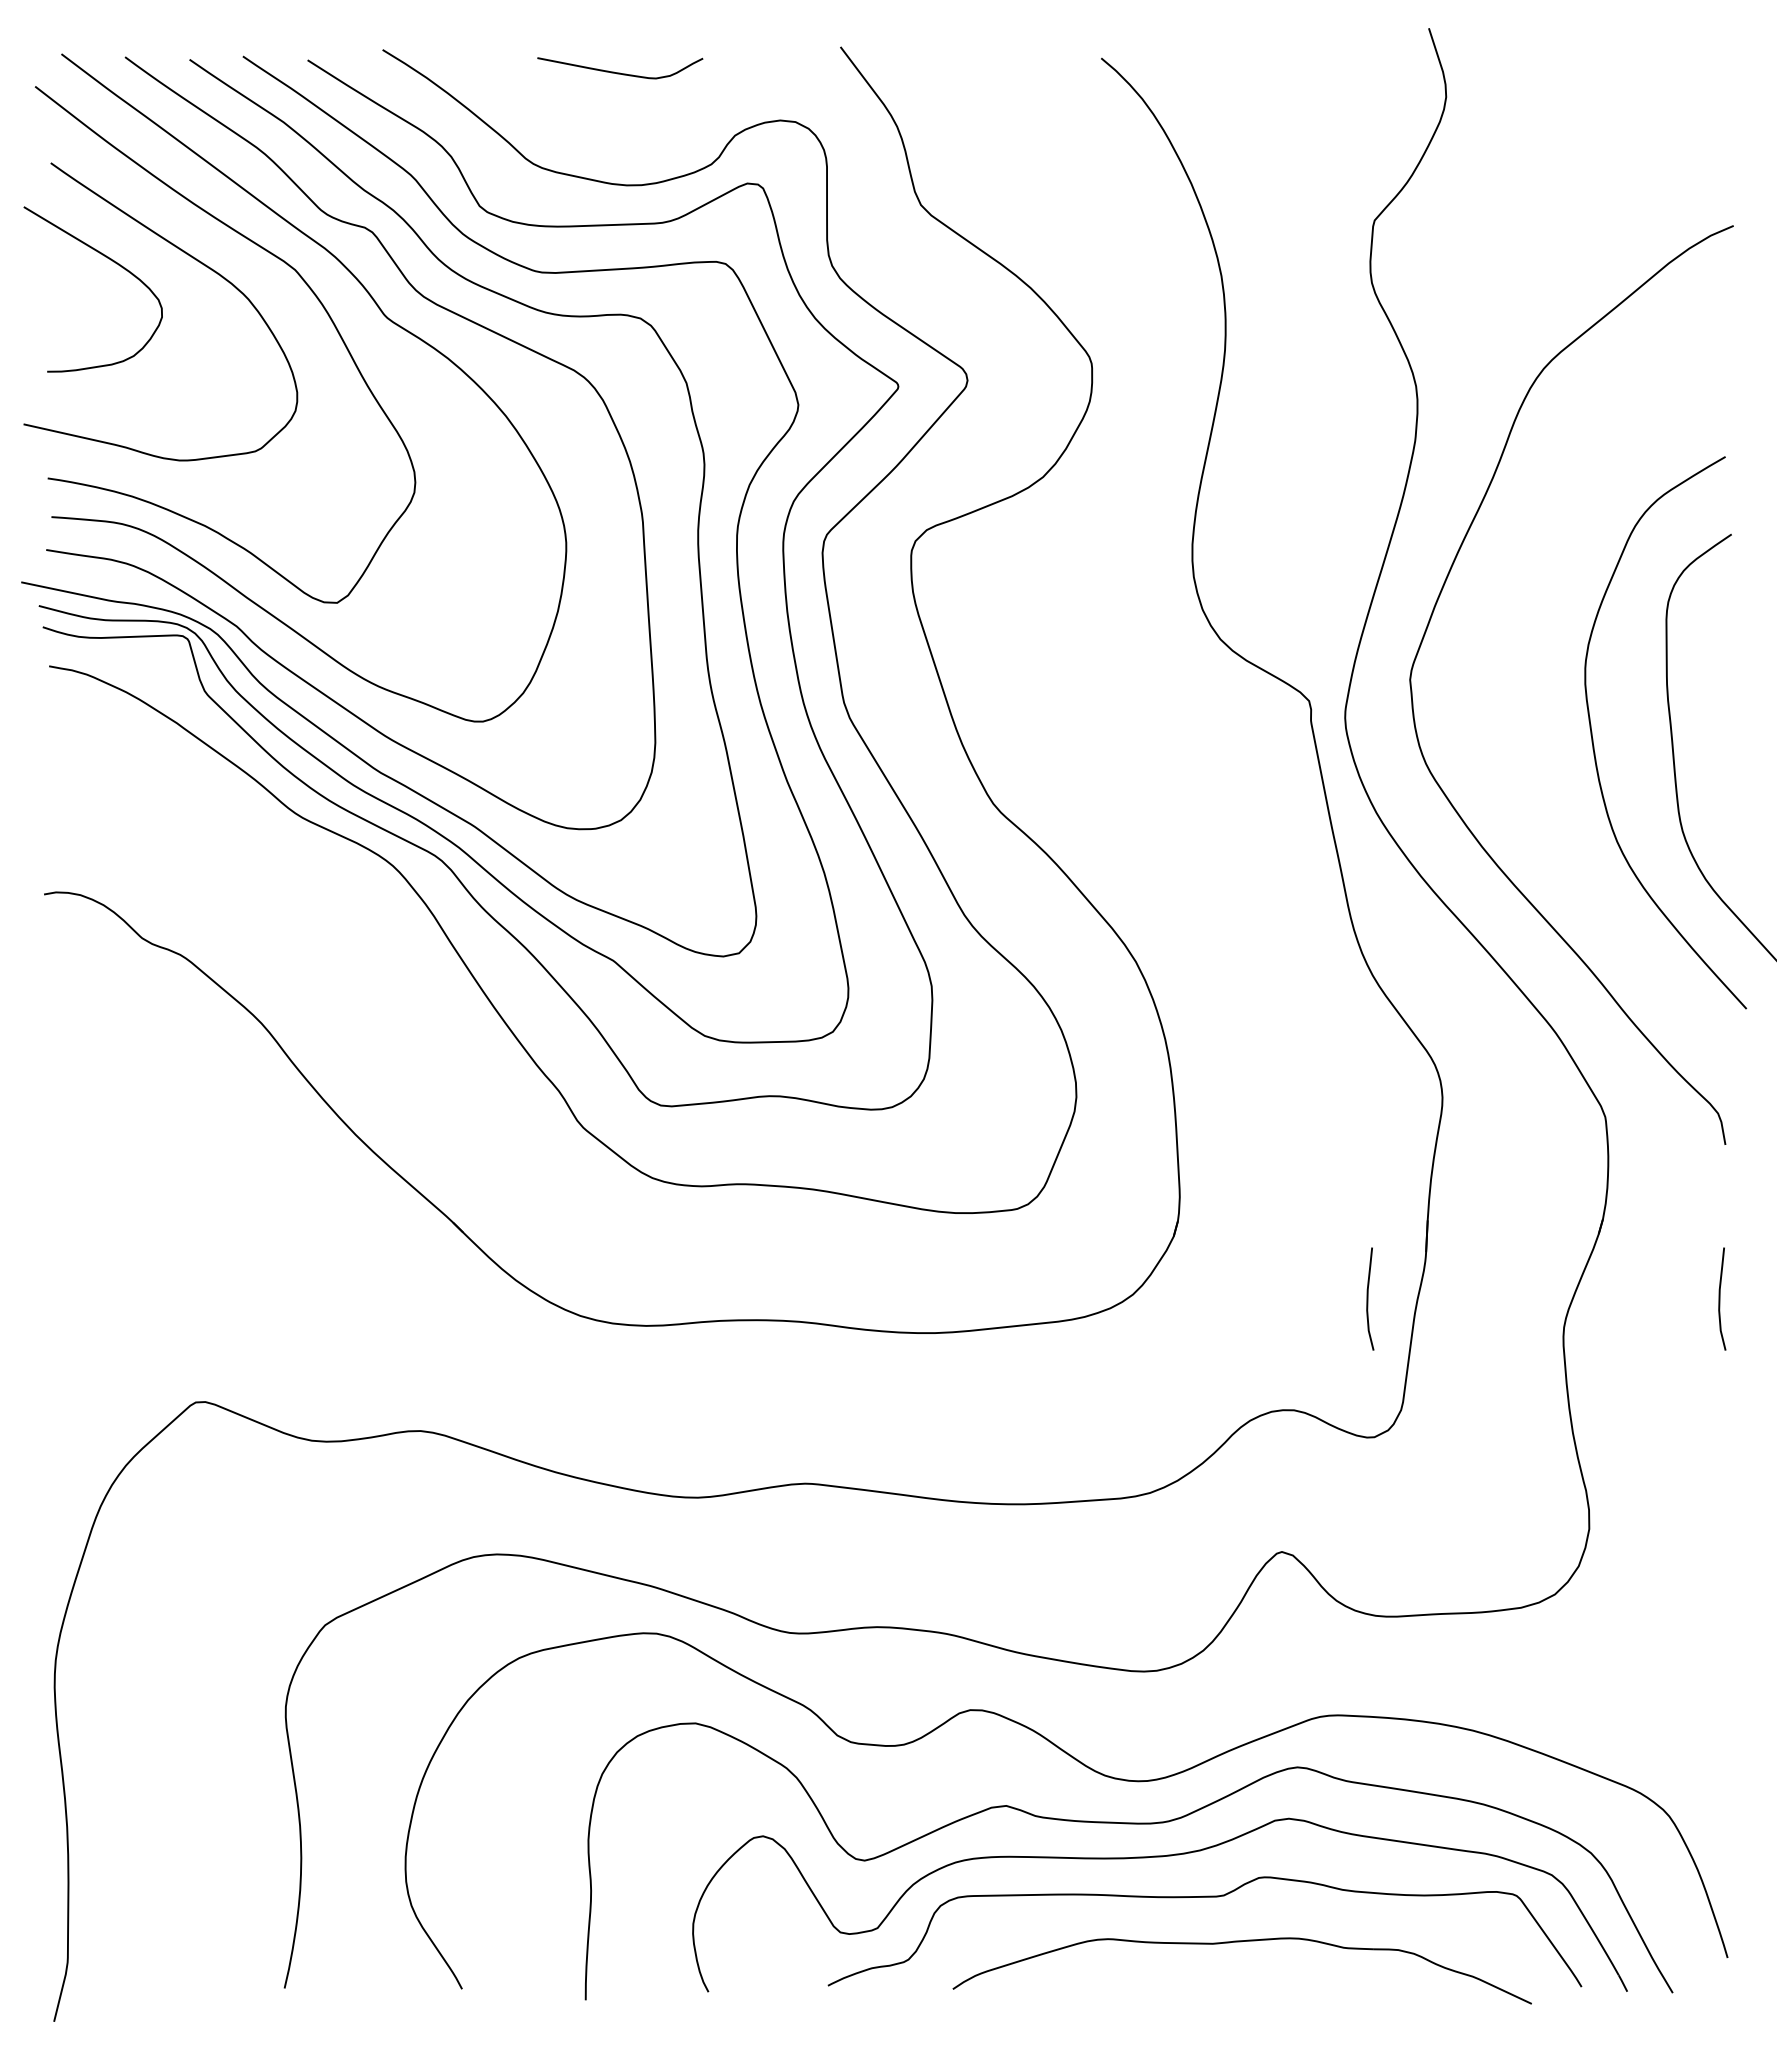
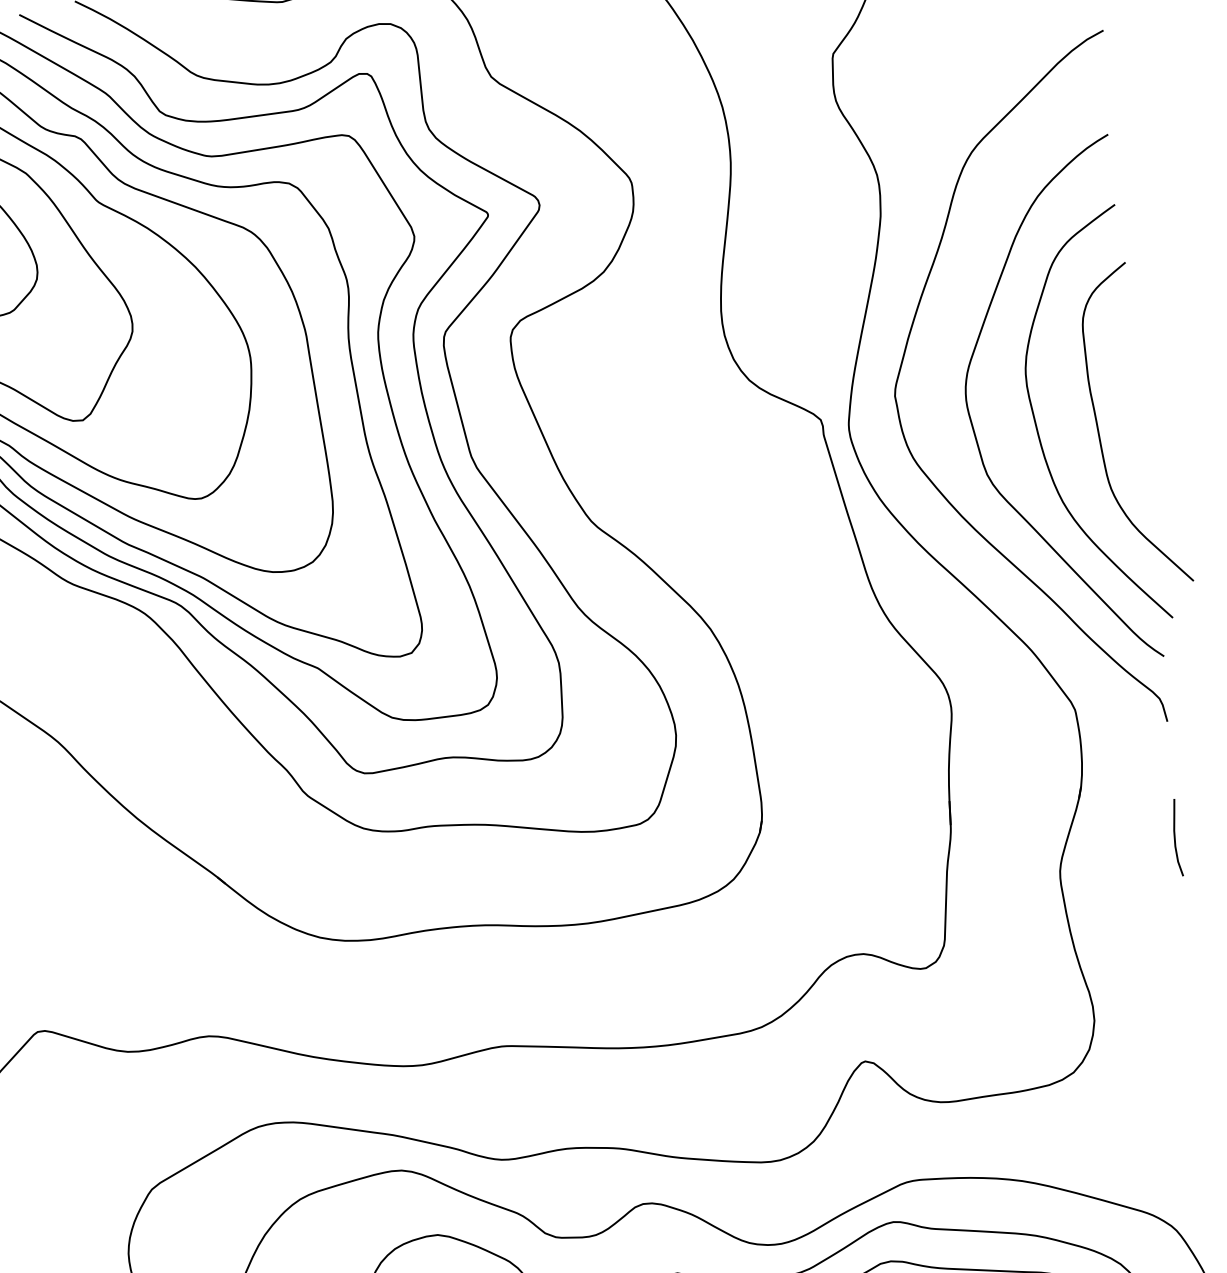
curve: (1509, 730) -> (973, 426), added
curve: (1368, 1298) -> (910, 864), removed

